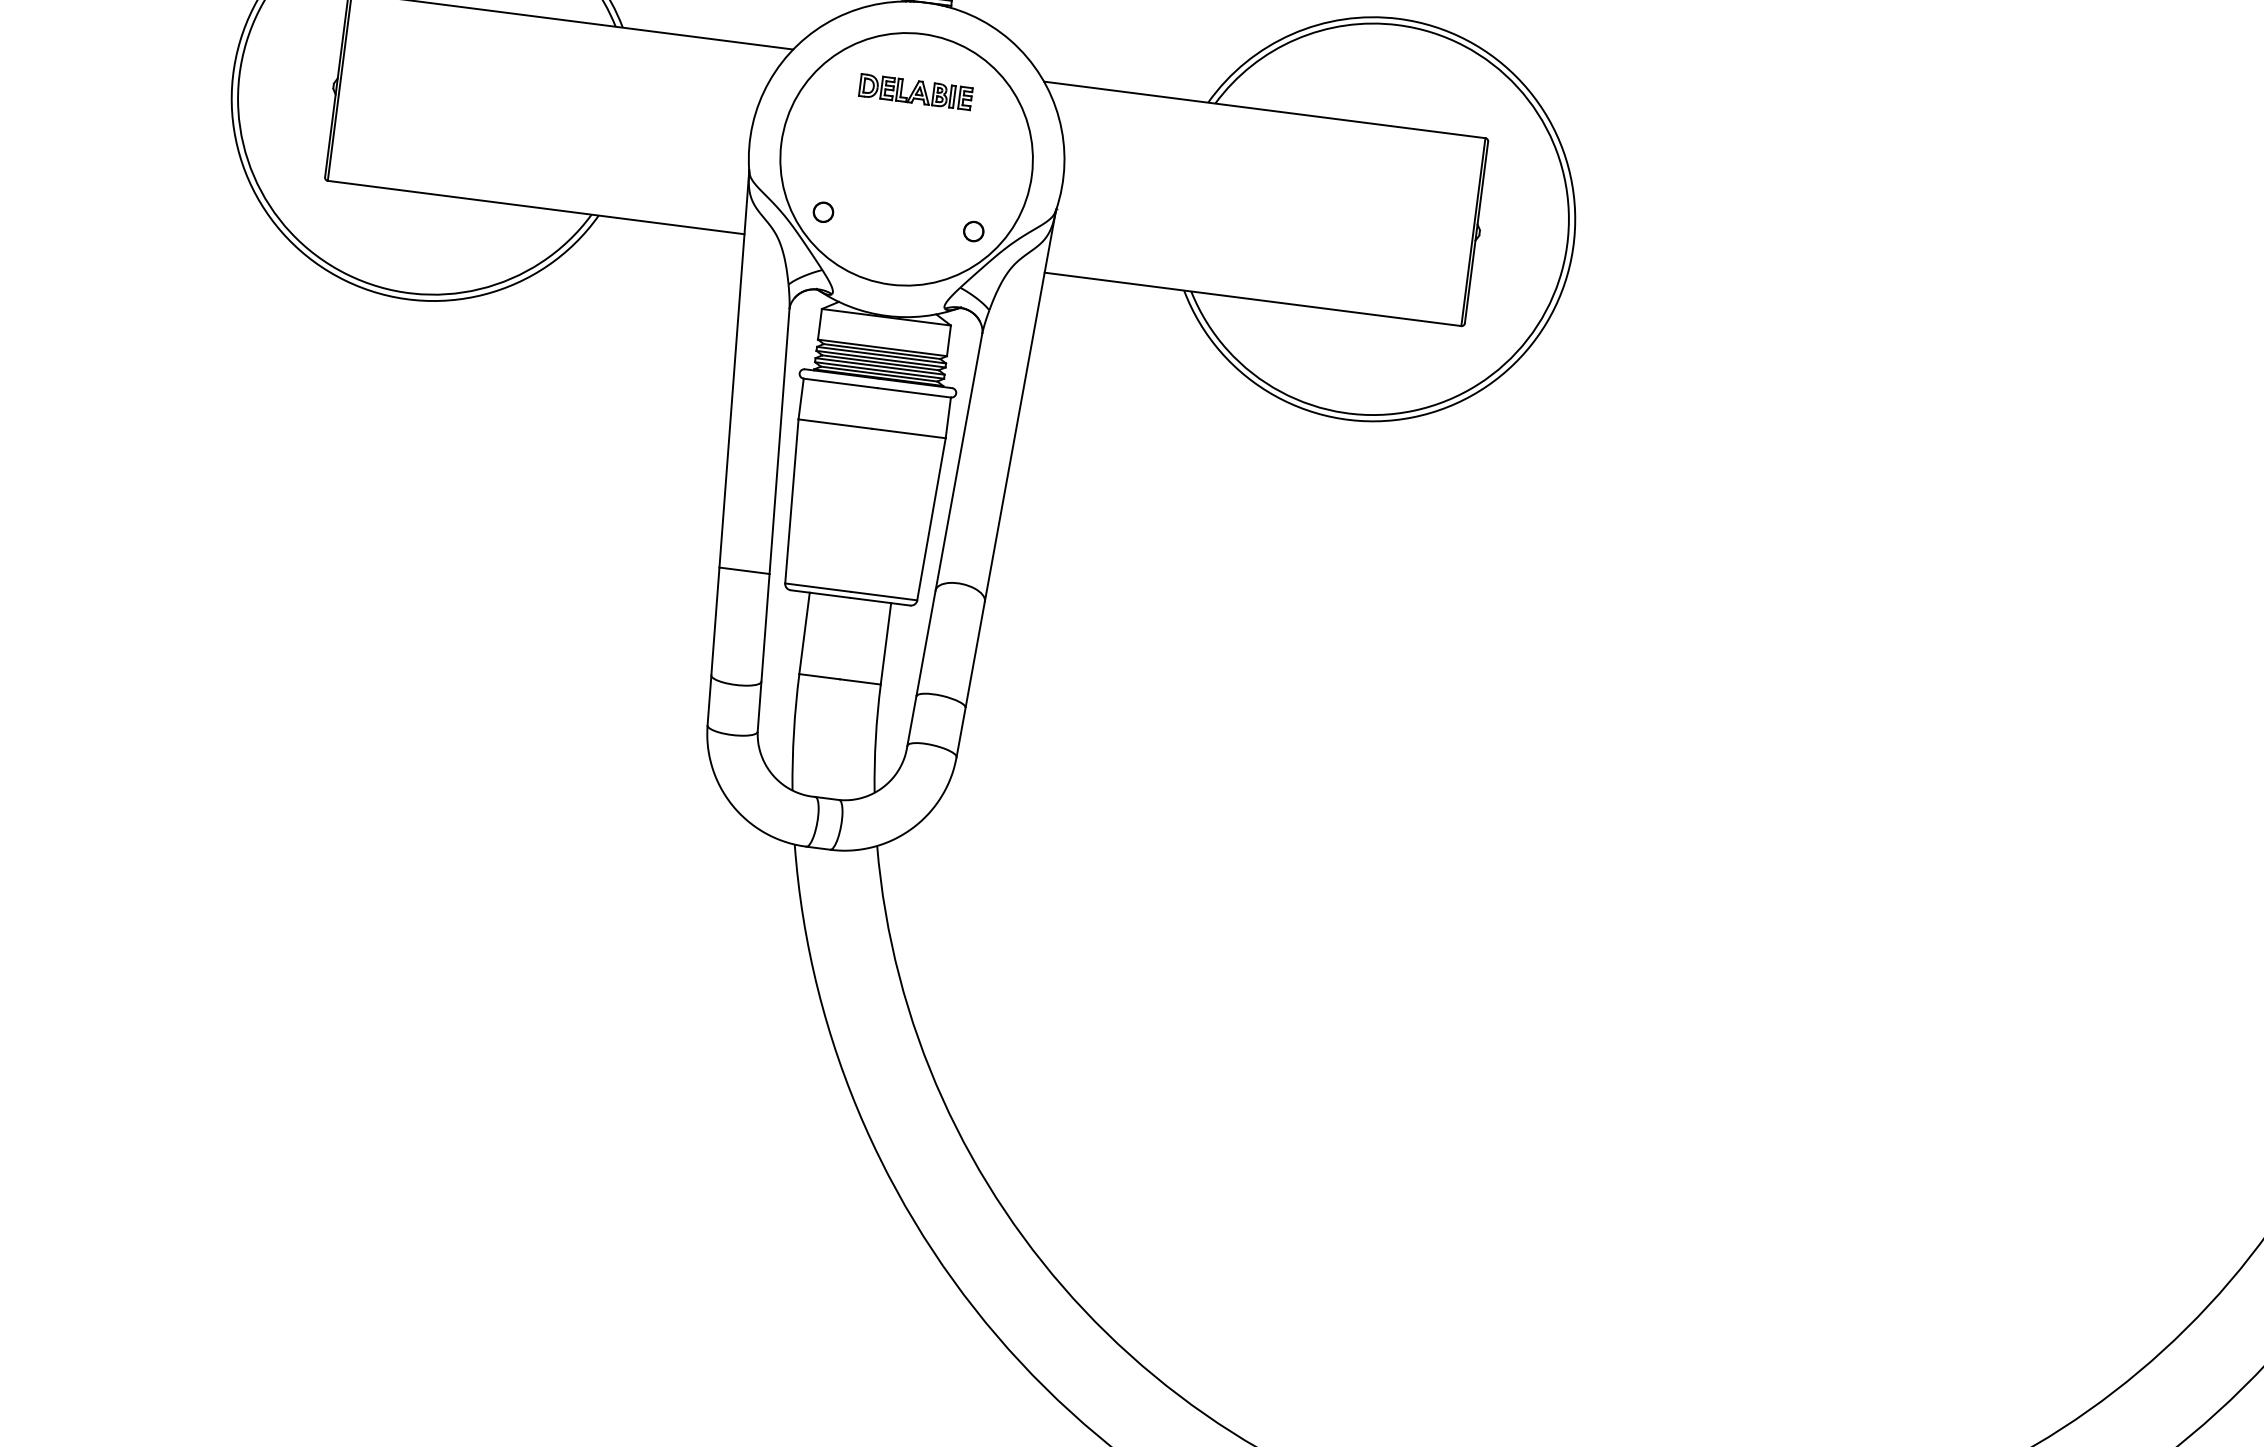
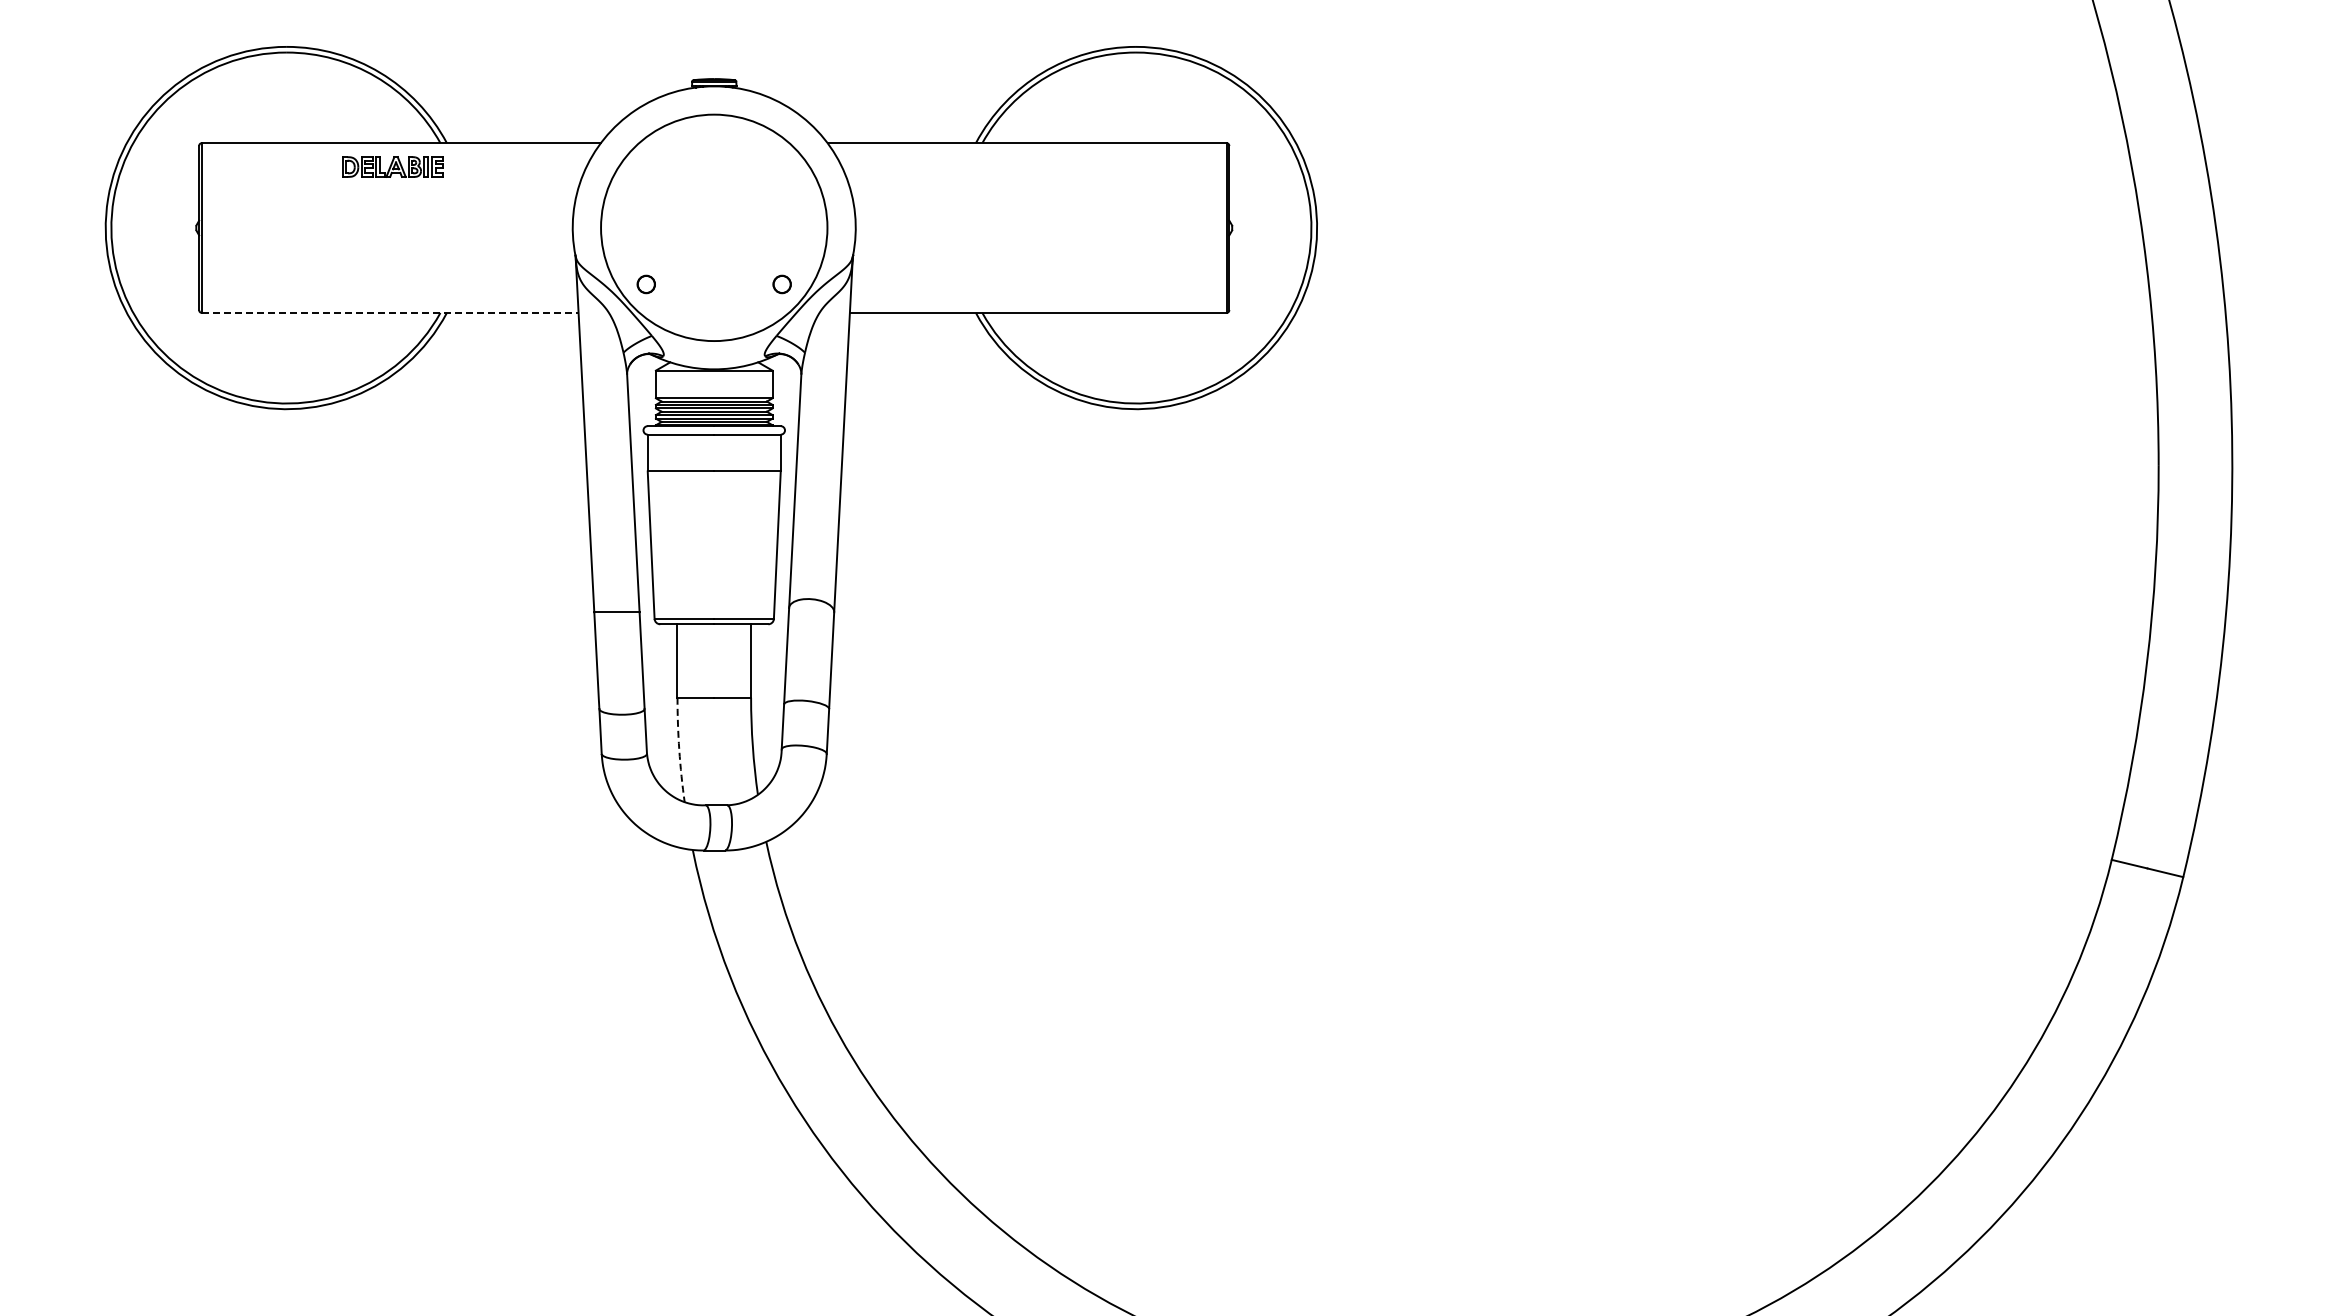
part: (915, 91) -> (392, 166), moved
line: (536, 207) -> (390, 312), solid -> dashed
arc: (794, 732) -> (679, 750), solid -> dashed

